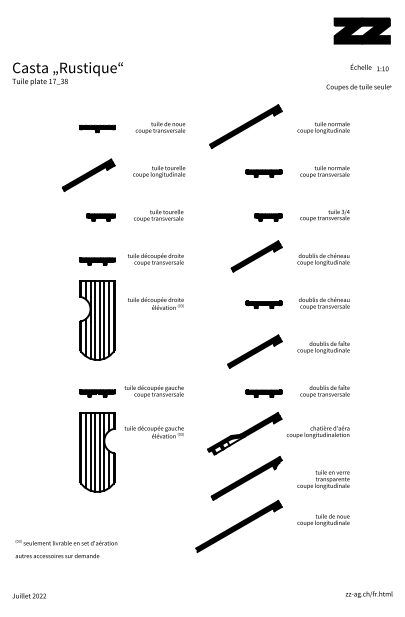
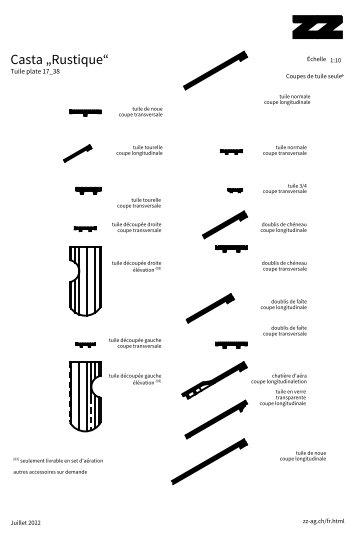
part: (245, 126) -> (215, 70), moved
text: (323, 127) -> (287, 99), moved
part: (263, 173) -> (231, 152), size x0.7
part: (88, 174) -> (77, 152), size x0.6
text: (158, 215) -> (138, 202), moved
part: (268, 217) -> (235, 190), size x0.6
part: (97, 261) -> (85, 229), size x0.7
part: (263, 304) -> (231, 248), moved
line: (104, 319) -> (91, 280), removed
line: (95, 320) -> (83, 281), removed
part: (254, 351) -> (209, 308), moved
text: (324, 391) -> (284, 331), moved
part: (97, 393) -> (85, 345), size x0.6
line: (79, 447) -> (69, 392), solid -> dashed
line: (85, 450) -> (74, 395), removed
line: (95, 452) -> (83, 396), removed
line: (104, 472) -> (91, 414), solid -> dashed
text: (323, 479) -> (282, 397), moved
text: (323, 520) -> (302, 456), moved
text: (66, 549) -> (58, 466), moved

